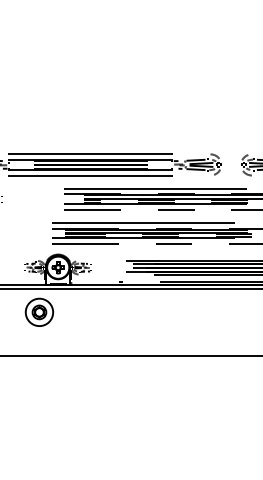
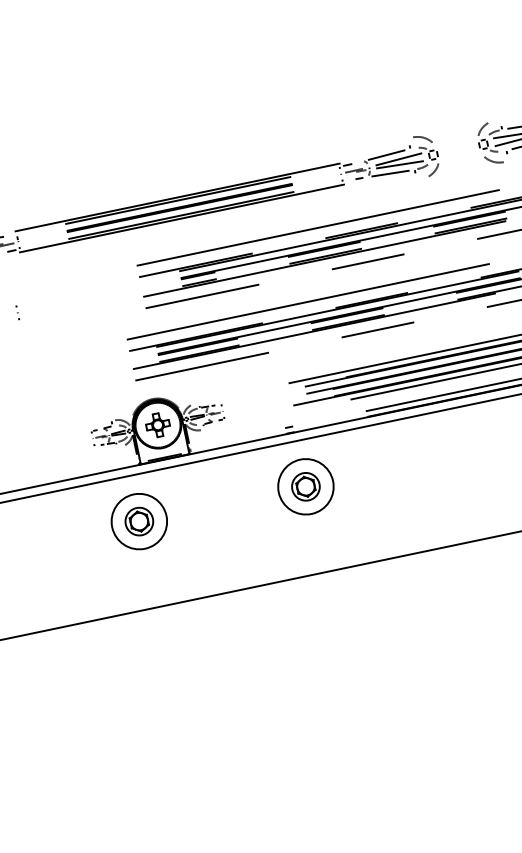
line: (90, 153) -> (174, 185), removed
line: (90, 176) -> (184, 230), removed
part: (123, 311) -> (305, 485), added

